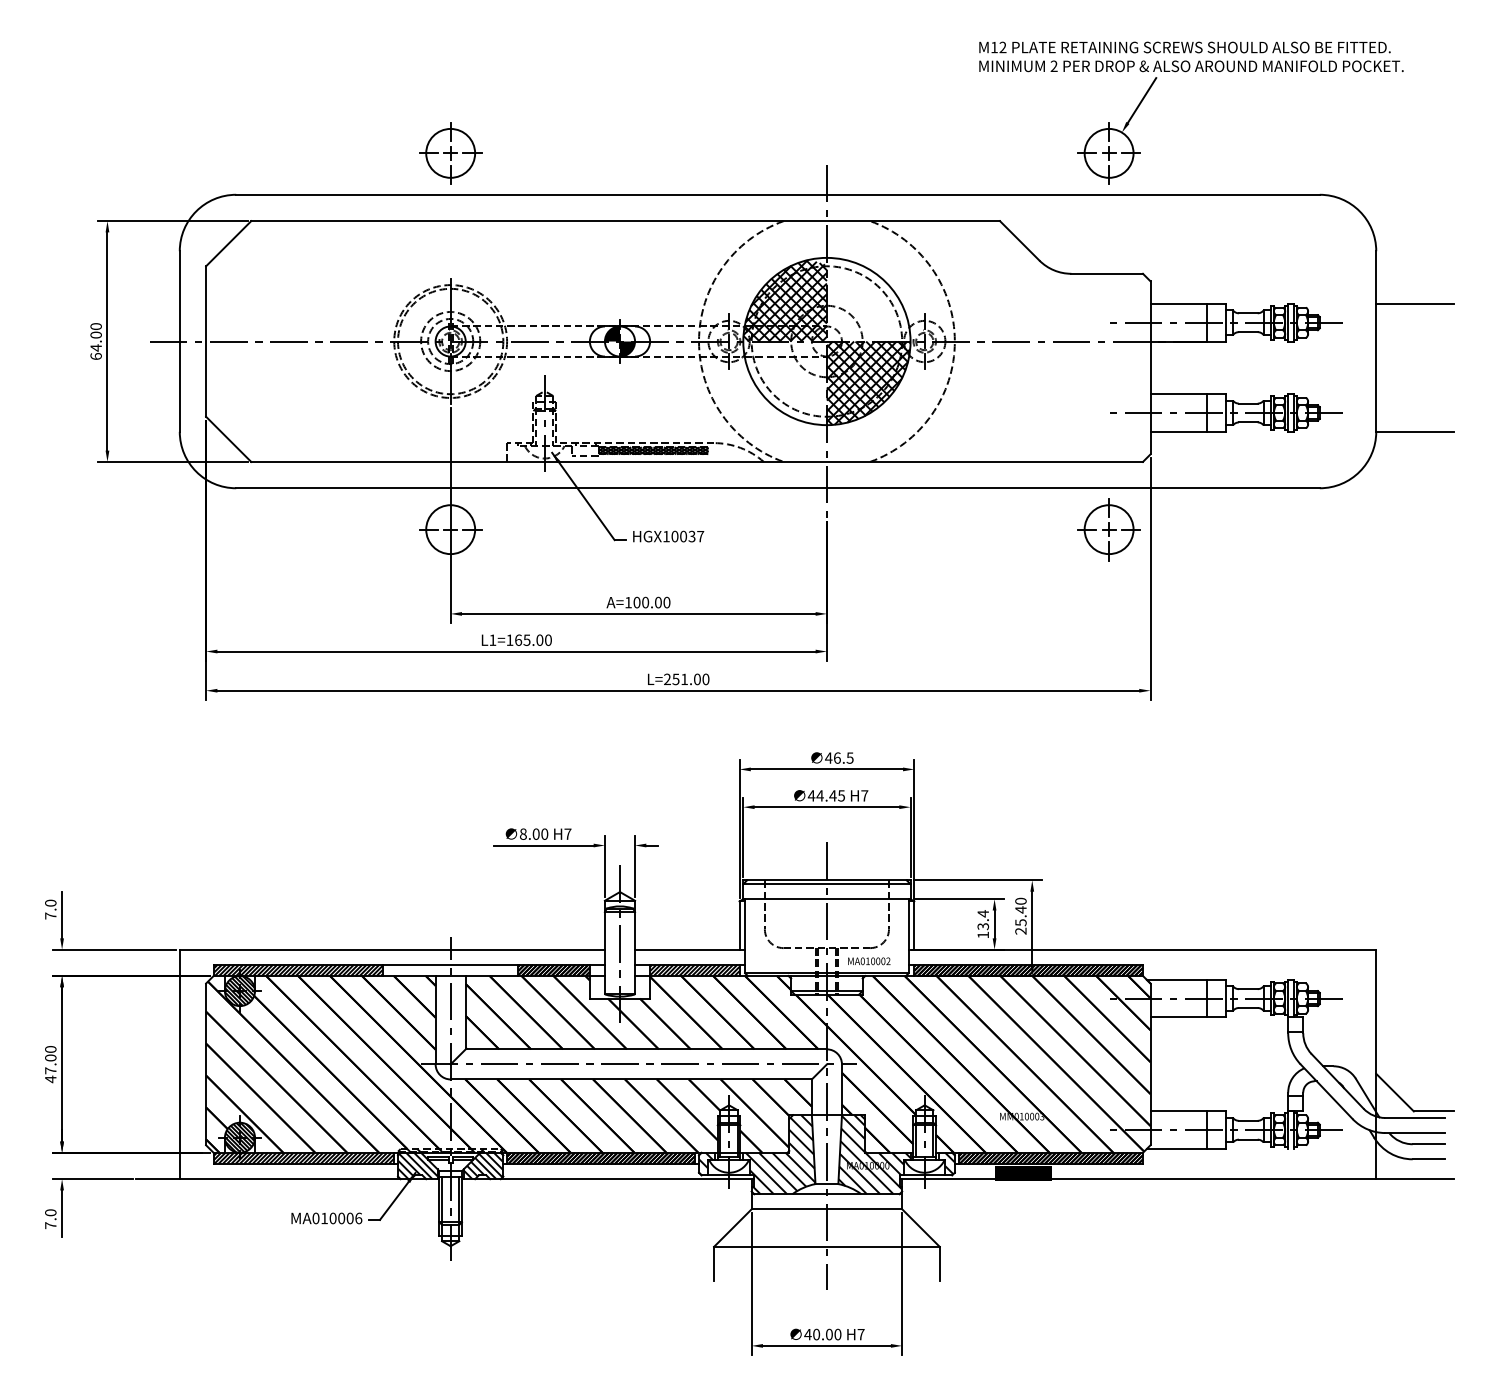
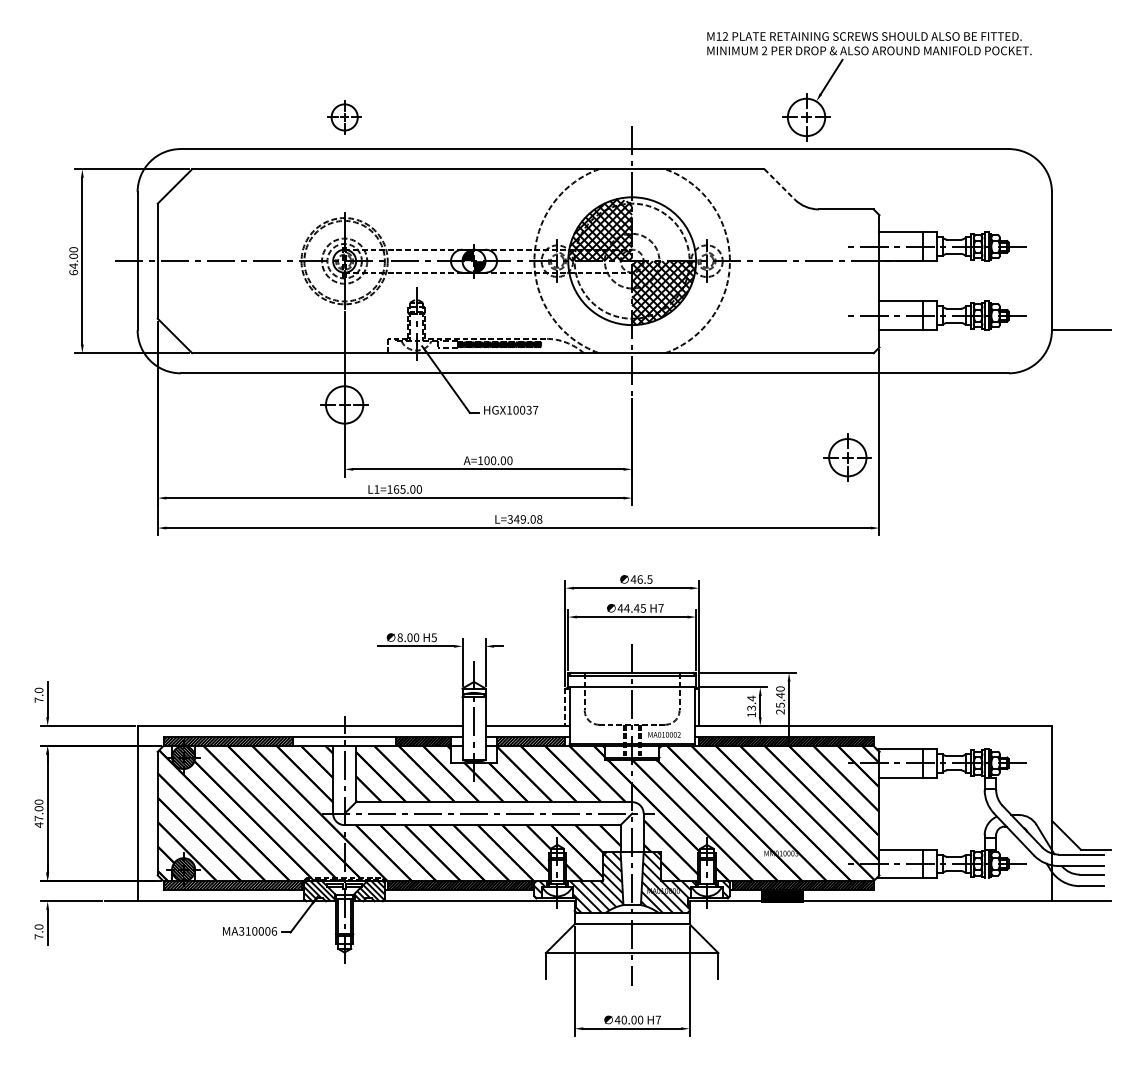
part: (1185, 72) -> (864, 55), moved
part: (450, 153) -> (344, 117), size x0.7
line: (1019, 240) -> (779, 183), solid -> dashed
line: (1415, 303) -> (1081, 232), removed
part: (1108, 529) -> (847, 457), moved
text: (686, 679) -> (524, 519), L=251.00 -> L=349.08
text: (567, 833) -> (433, 637), H7 -> H5
line: (739, 926) -> (565, 708), solid -> dashed
text: (315, 1218) -> (241, 931), MA010006 -> MA310006

